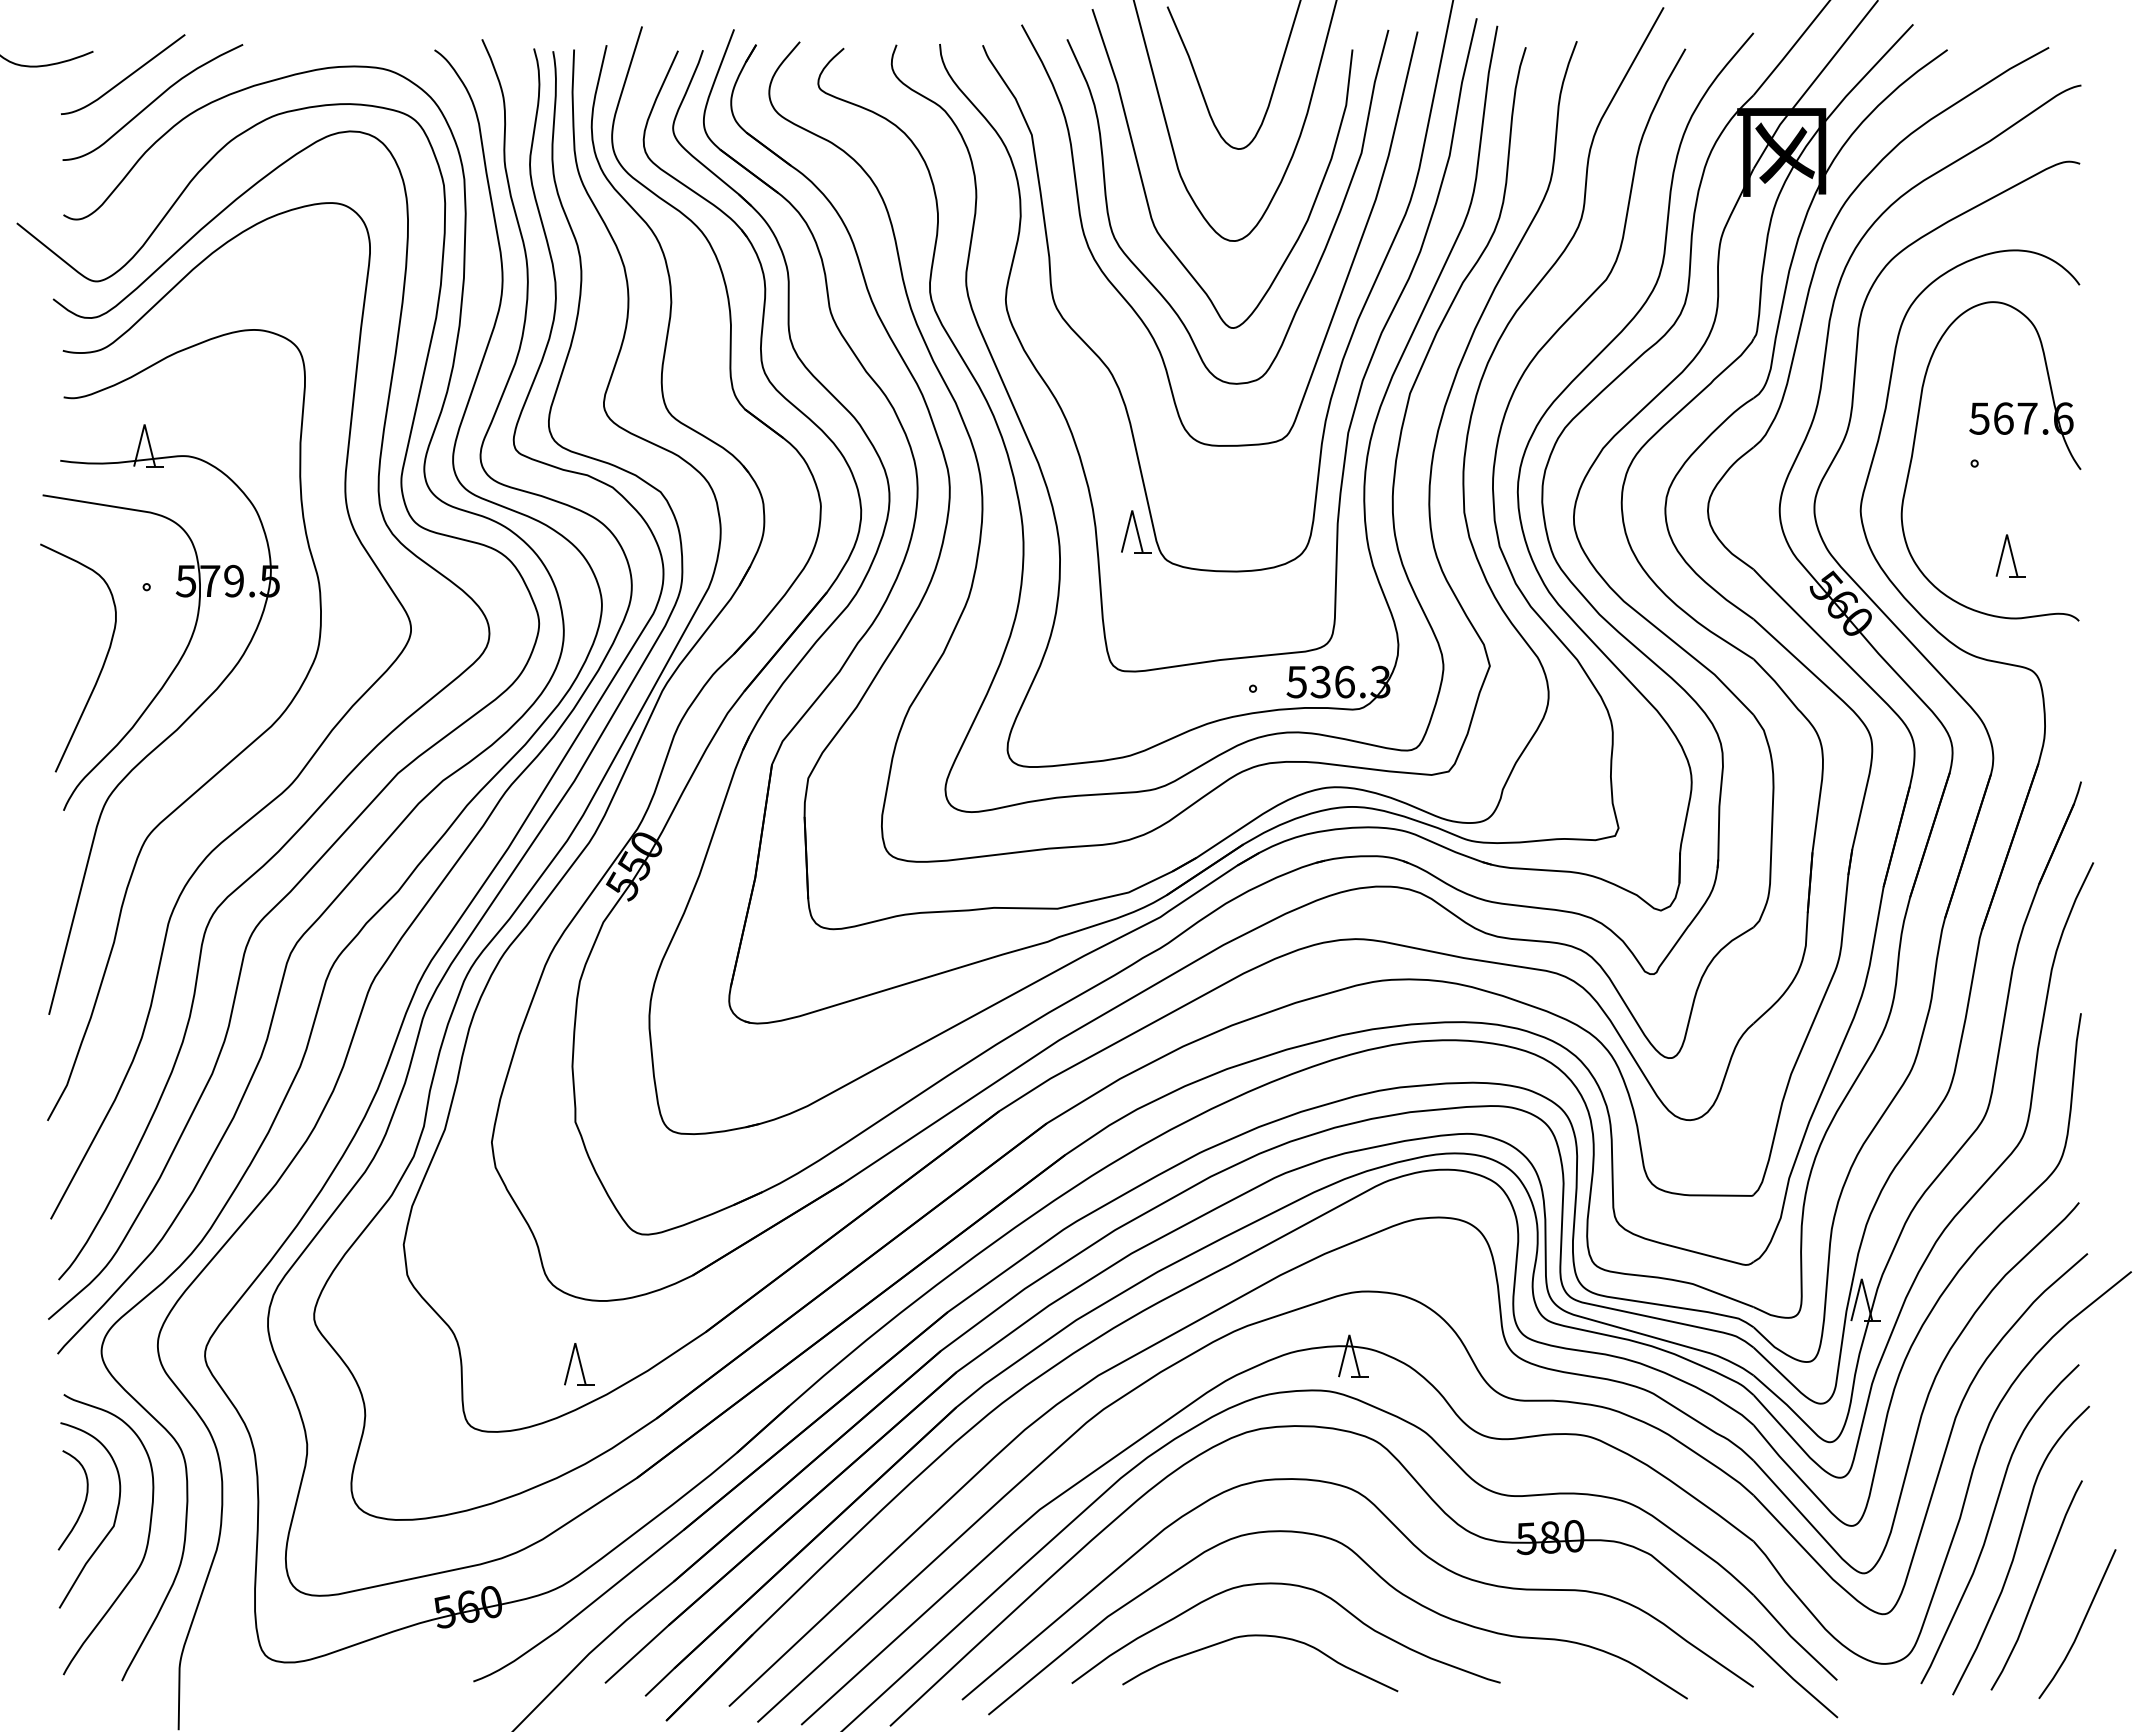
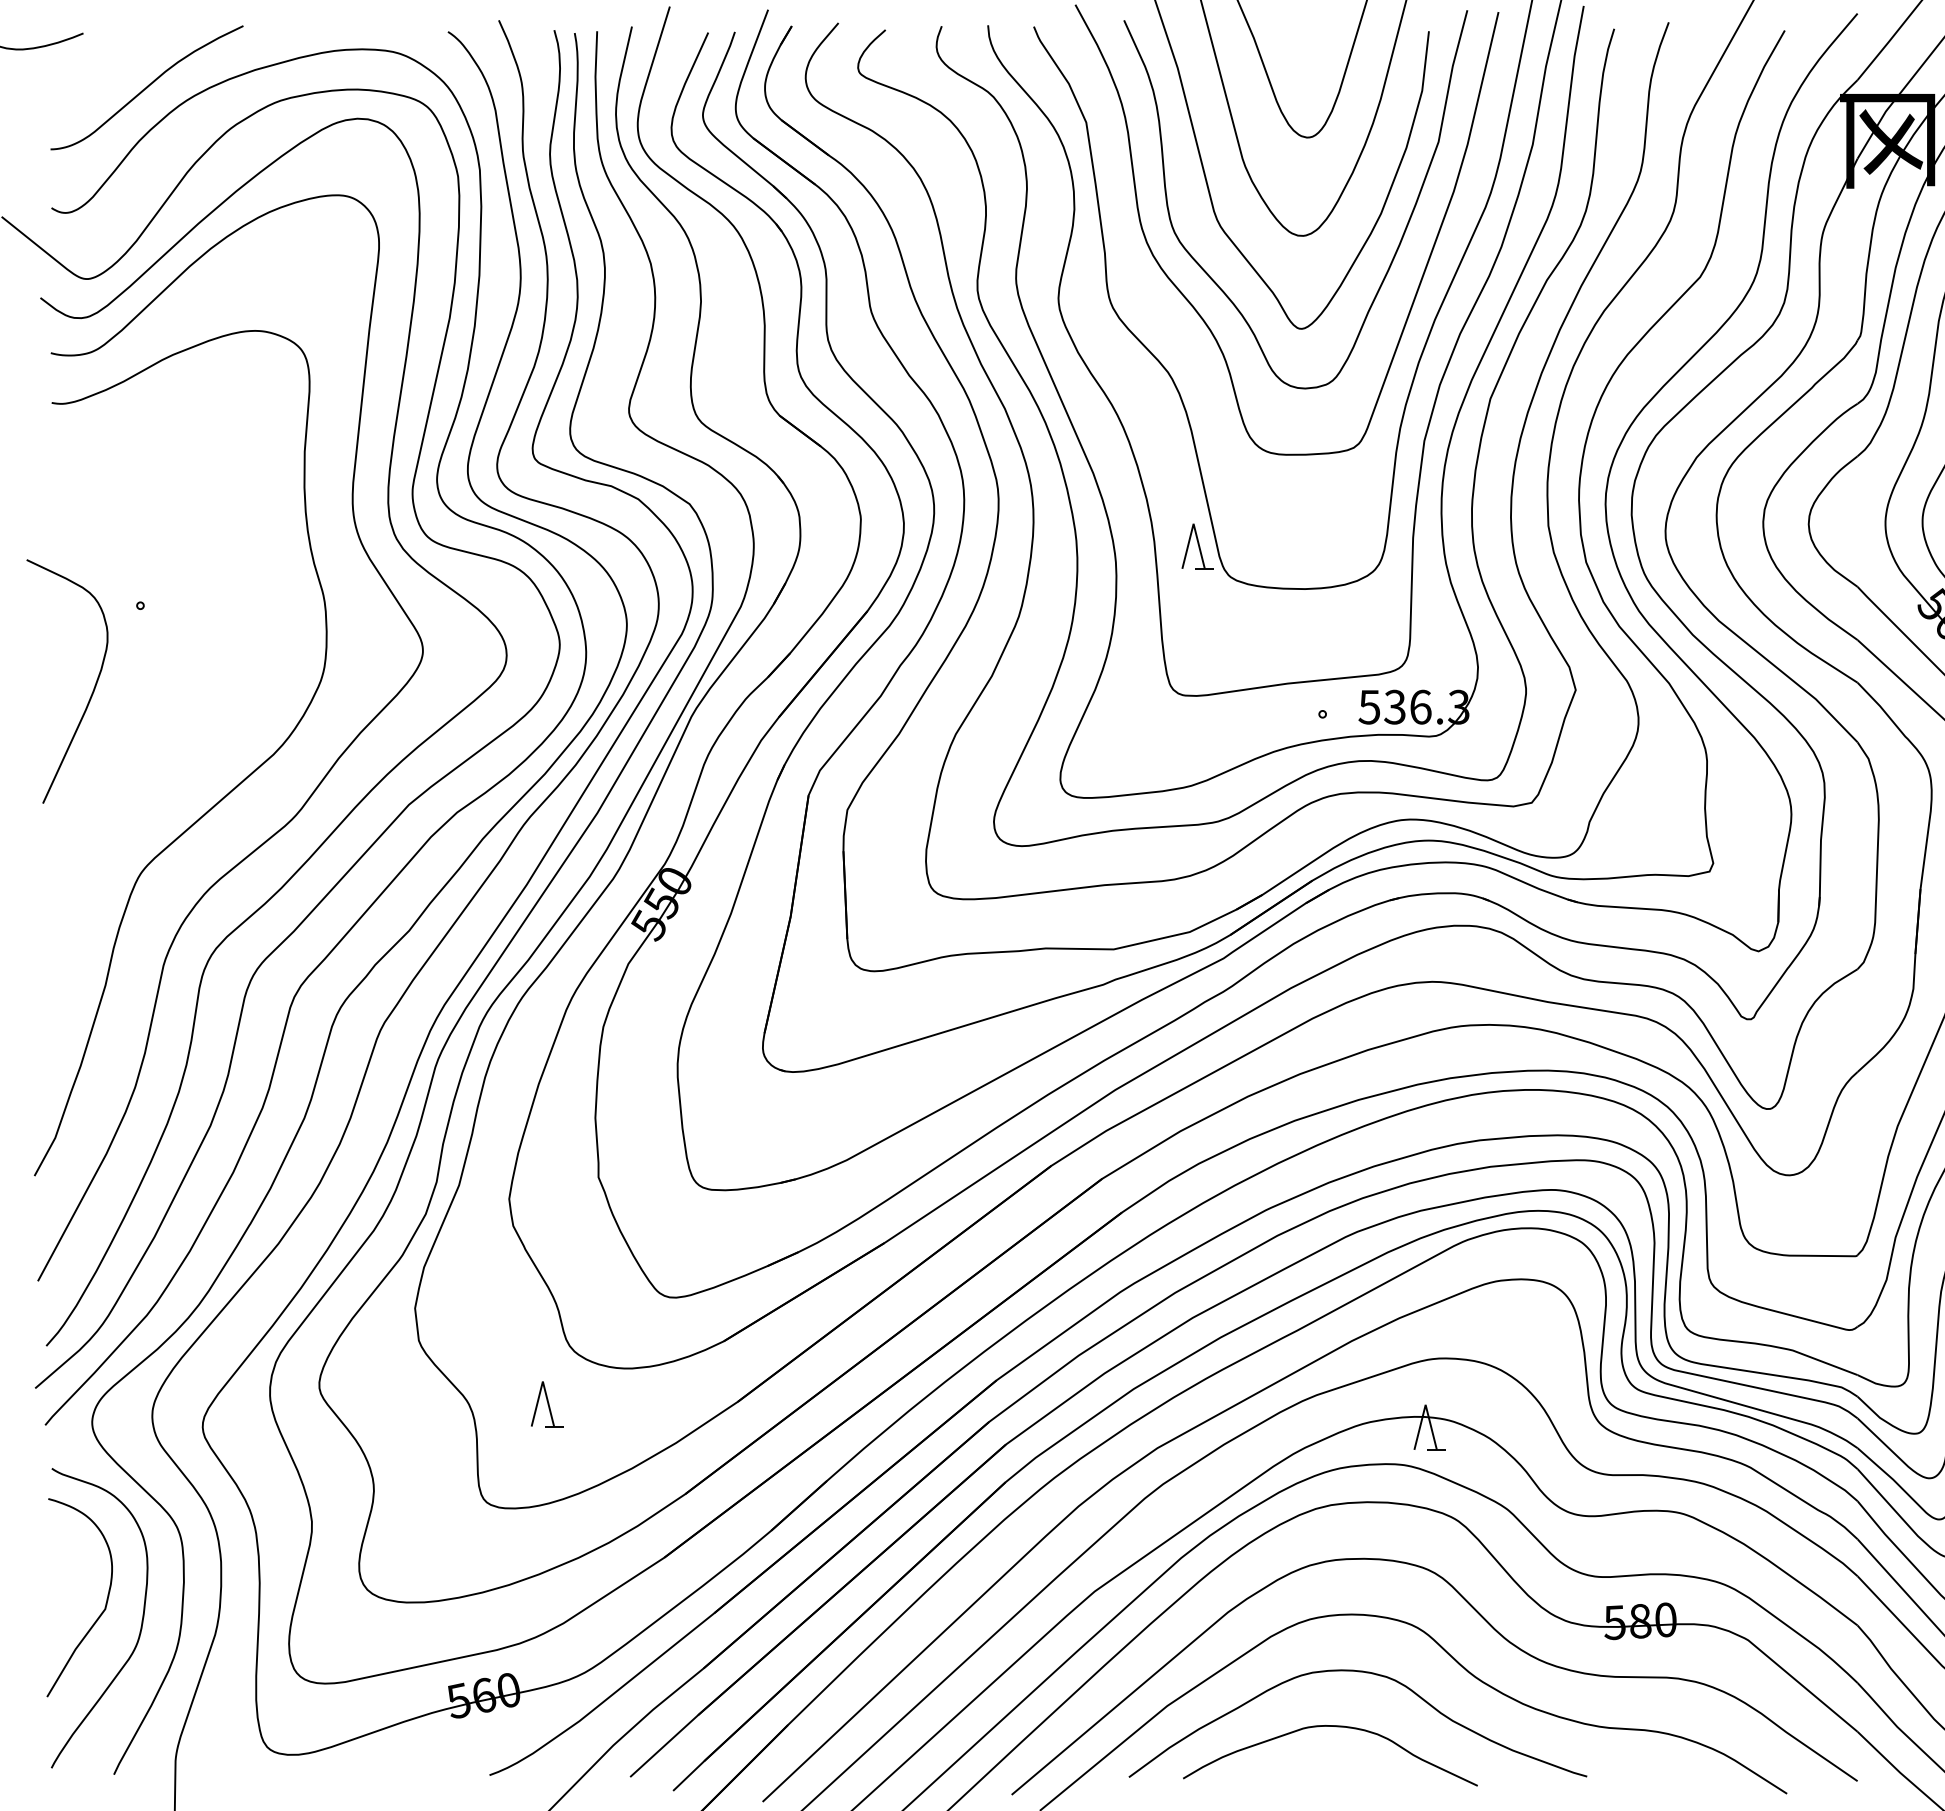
curve: (125, 77) -> (117, 61), removed
part: (147, 709) -> (141, 736), removed
part: (579, 1364) -> (547, 1404), moved
curve: (83, 1503) -> (72, 1584), removed

